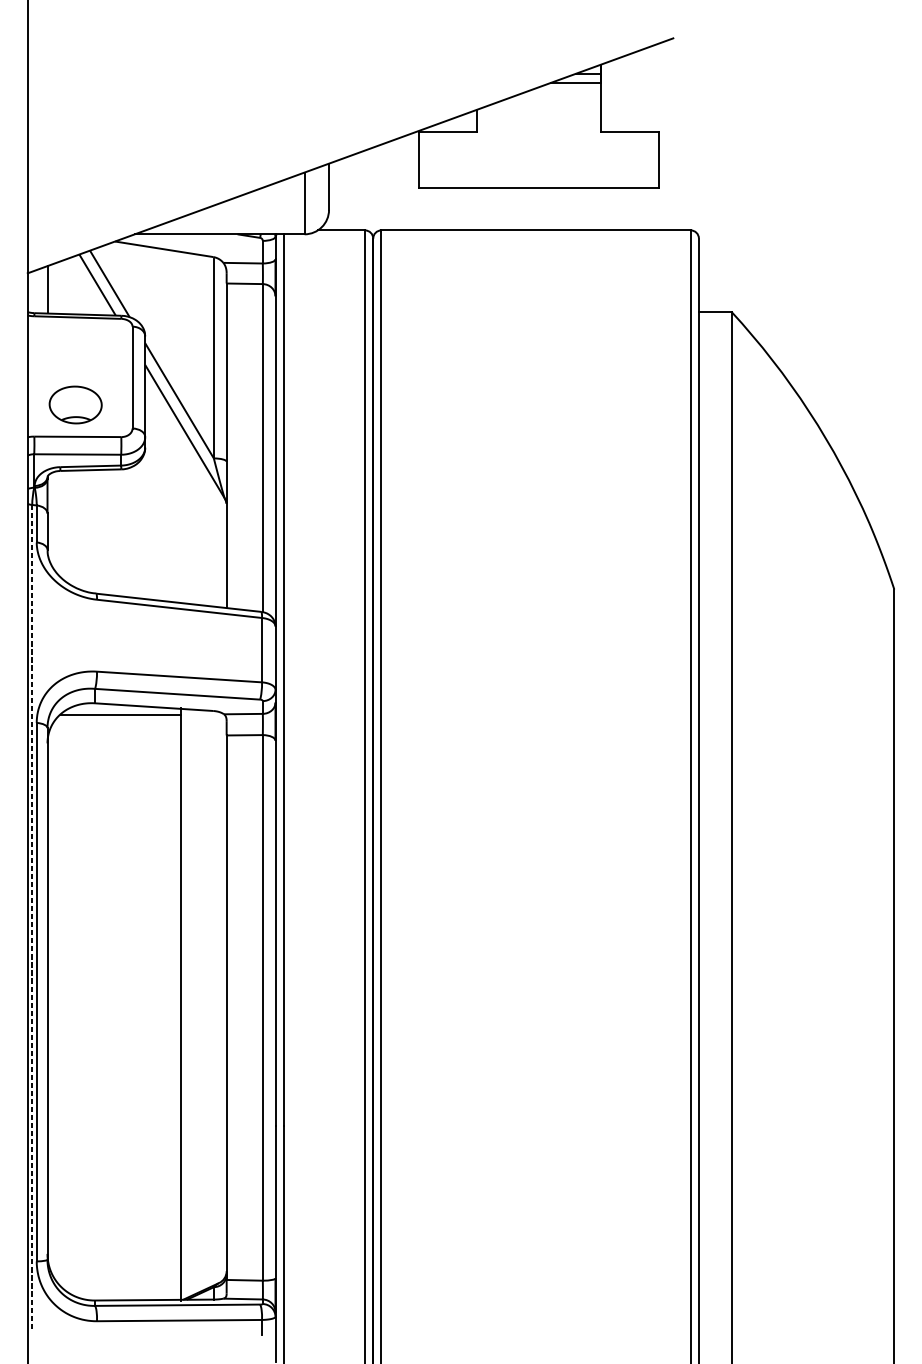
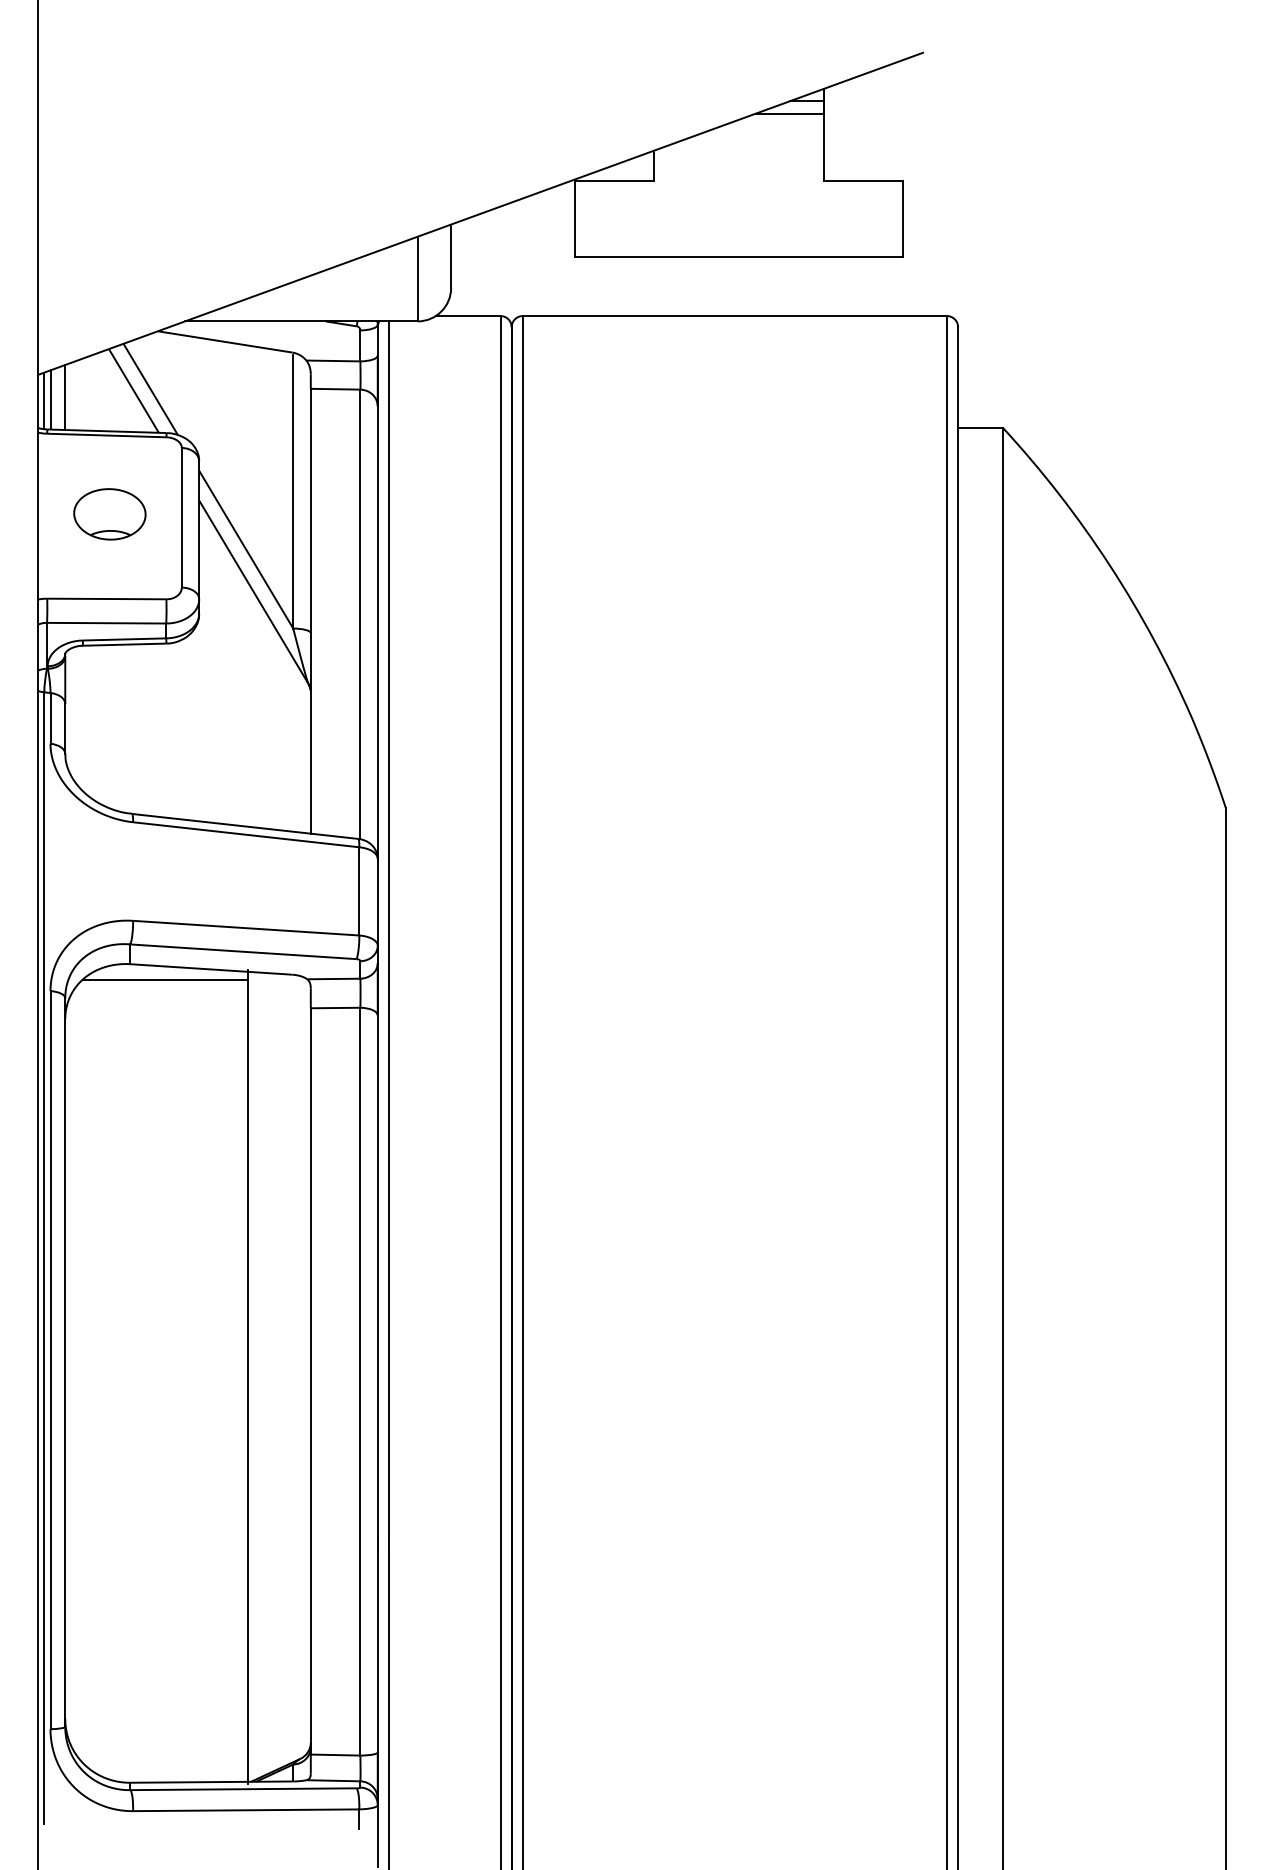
line: (36, 291) -> (50, 399), added
line: (32, 292) -> (44, 400), added
part: (75, 405) -> (109, 514), moved
line: (32, 917) -> (44, 1257), dashed -> solid

